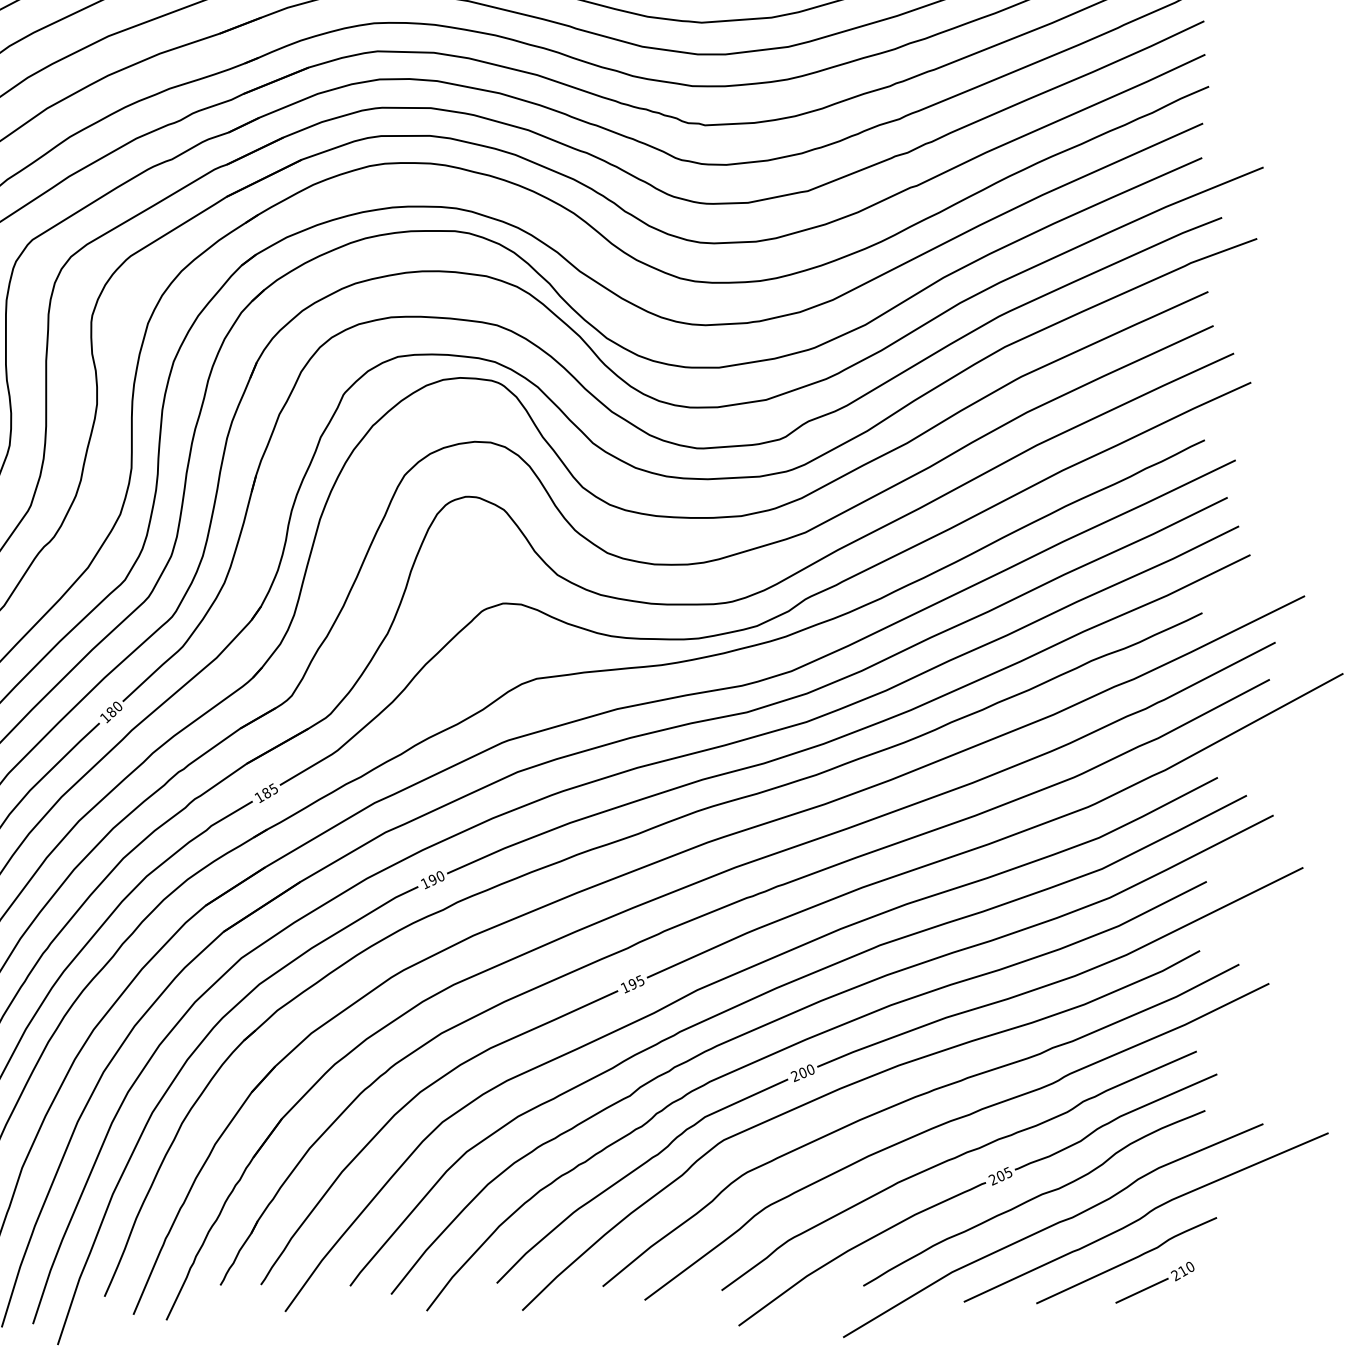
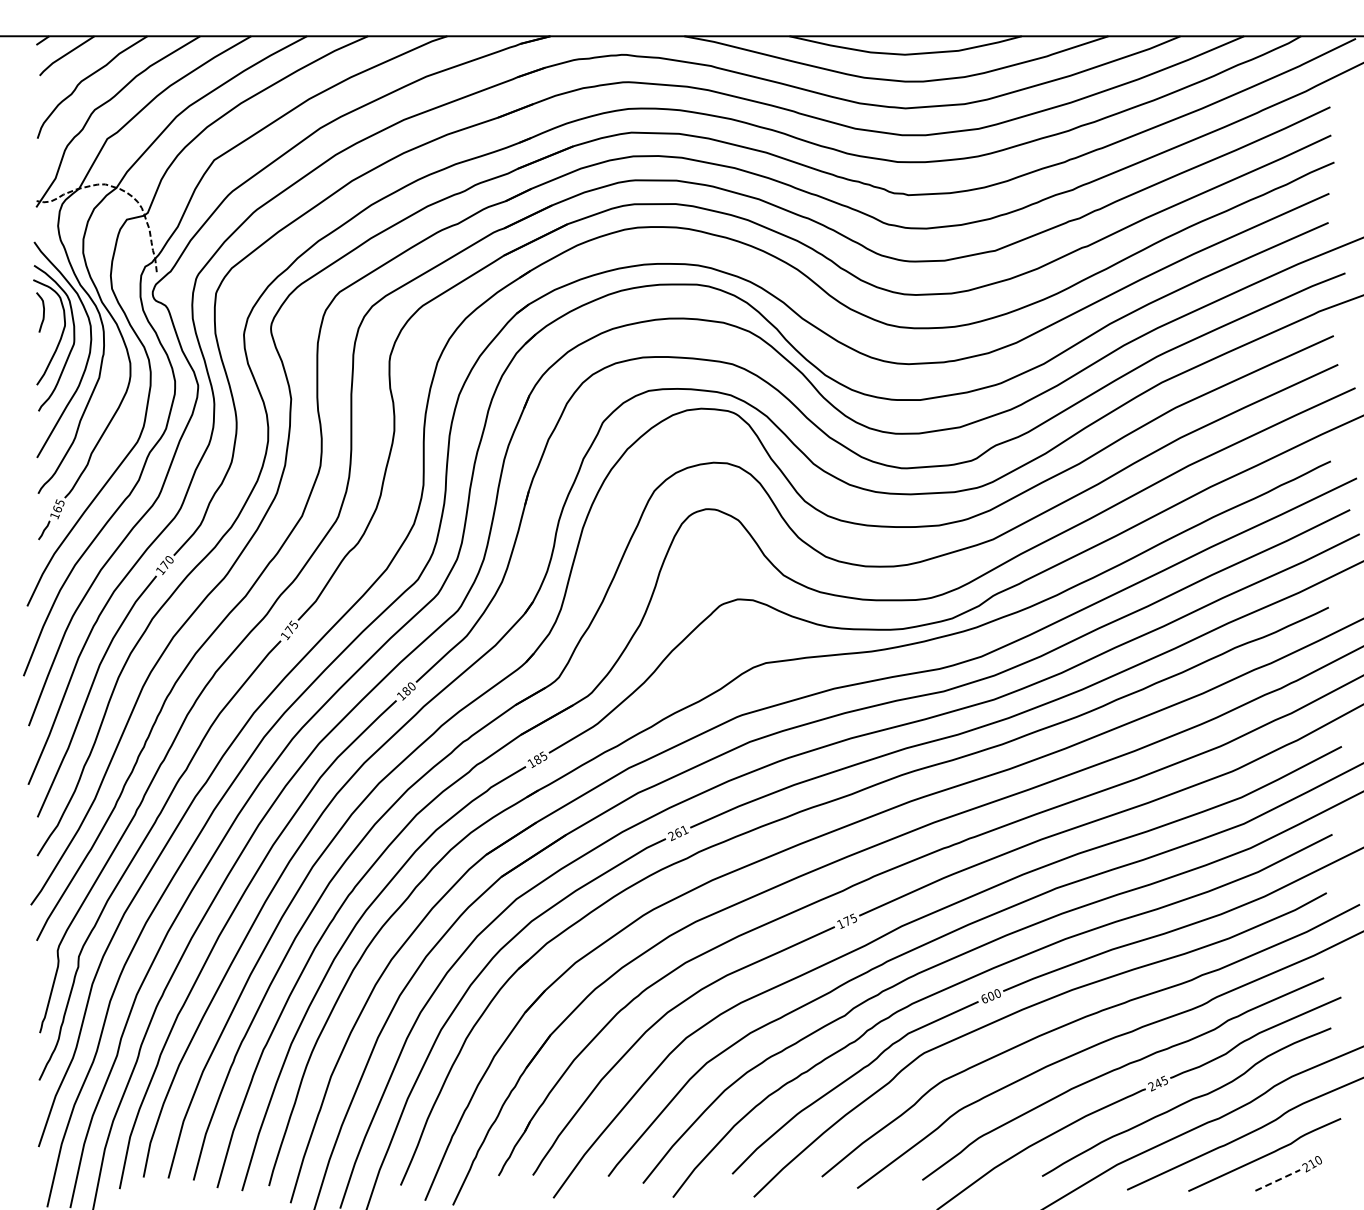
text: (433, 880) -> (678, 833), 190 -> 261
text: (631, 983) -> (846, 920), 195 -> 175
text: (795, 1075) -> (984, 998), 200 -> 600
text: (1000, 1174) -> (1158, 1082), 205 -> 245
line: (1141, 1290) -> (1277, 1180), solid -> dashed

